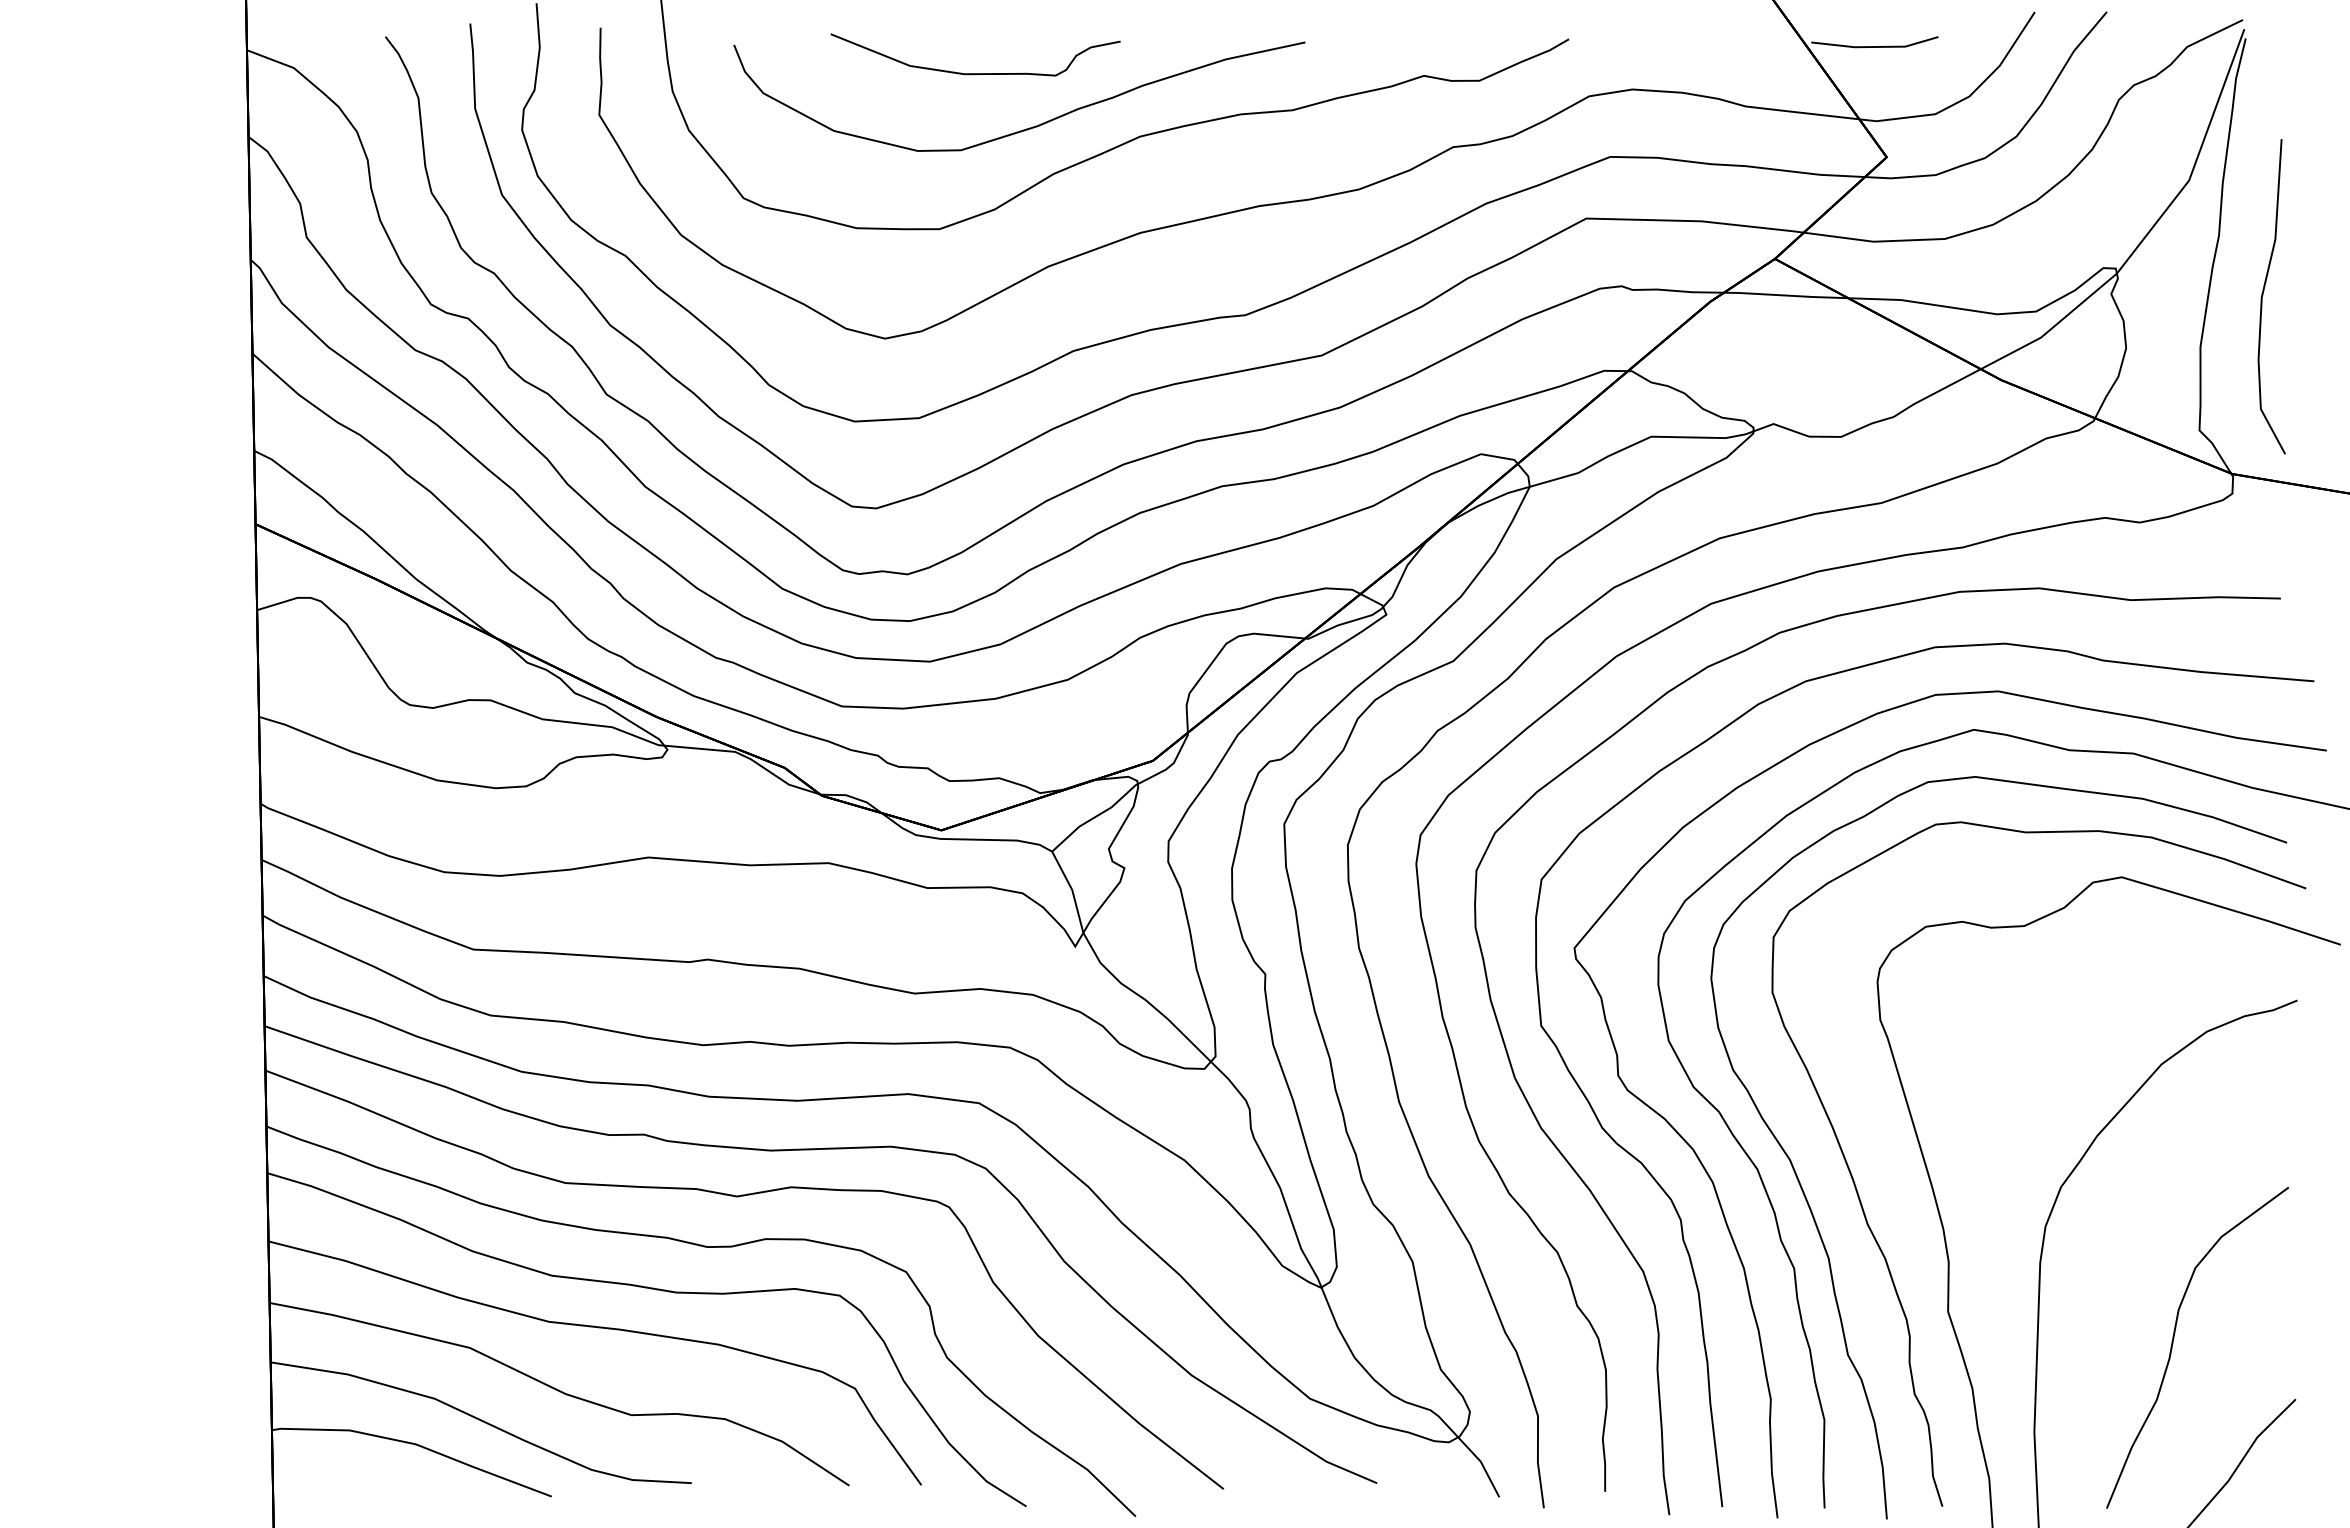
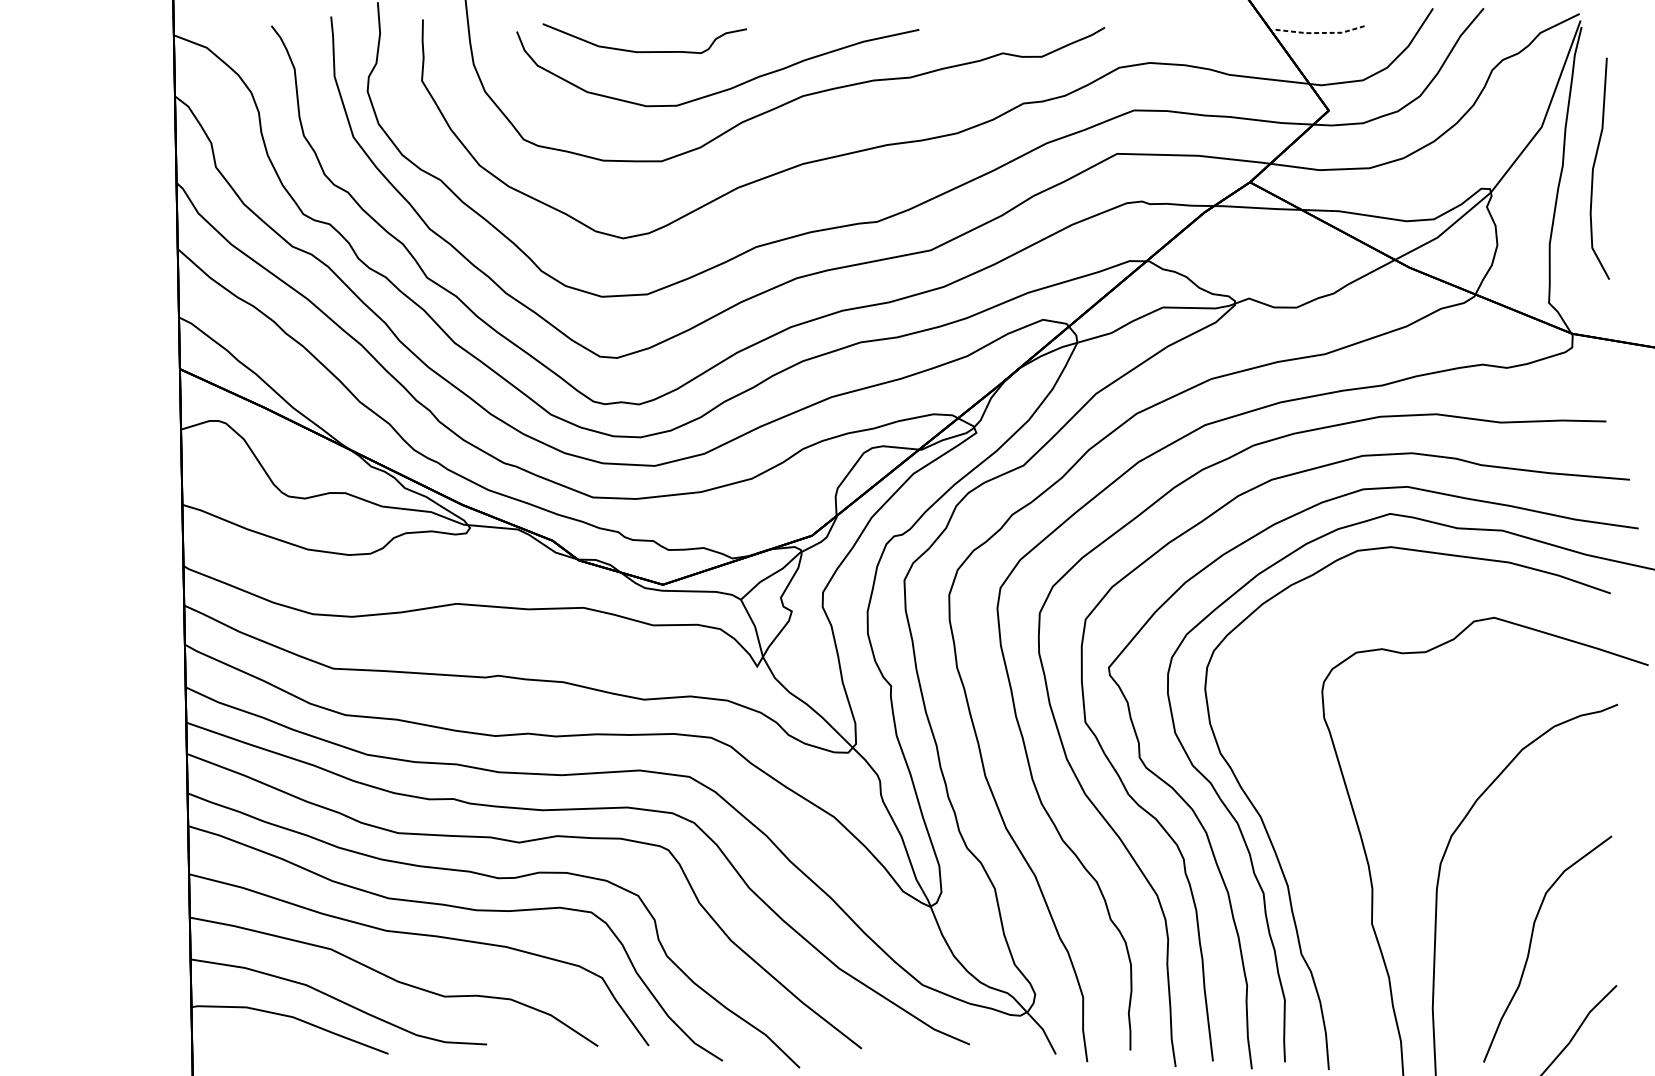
line: (1875, 47) -> (1320, 33), solid -> dashed
curve: (975, 73) -> (644, 51), moved
curve: (2263, 295) -> (1594, 167), moved
curve: (1880, 1246) -> (1324, 877), removed

